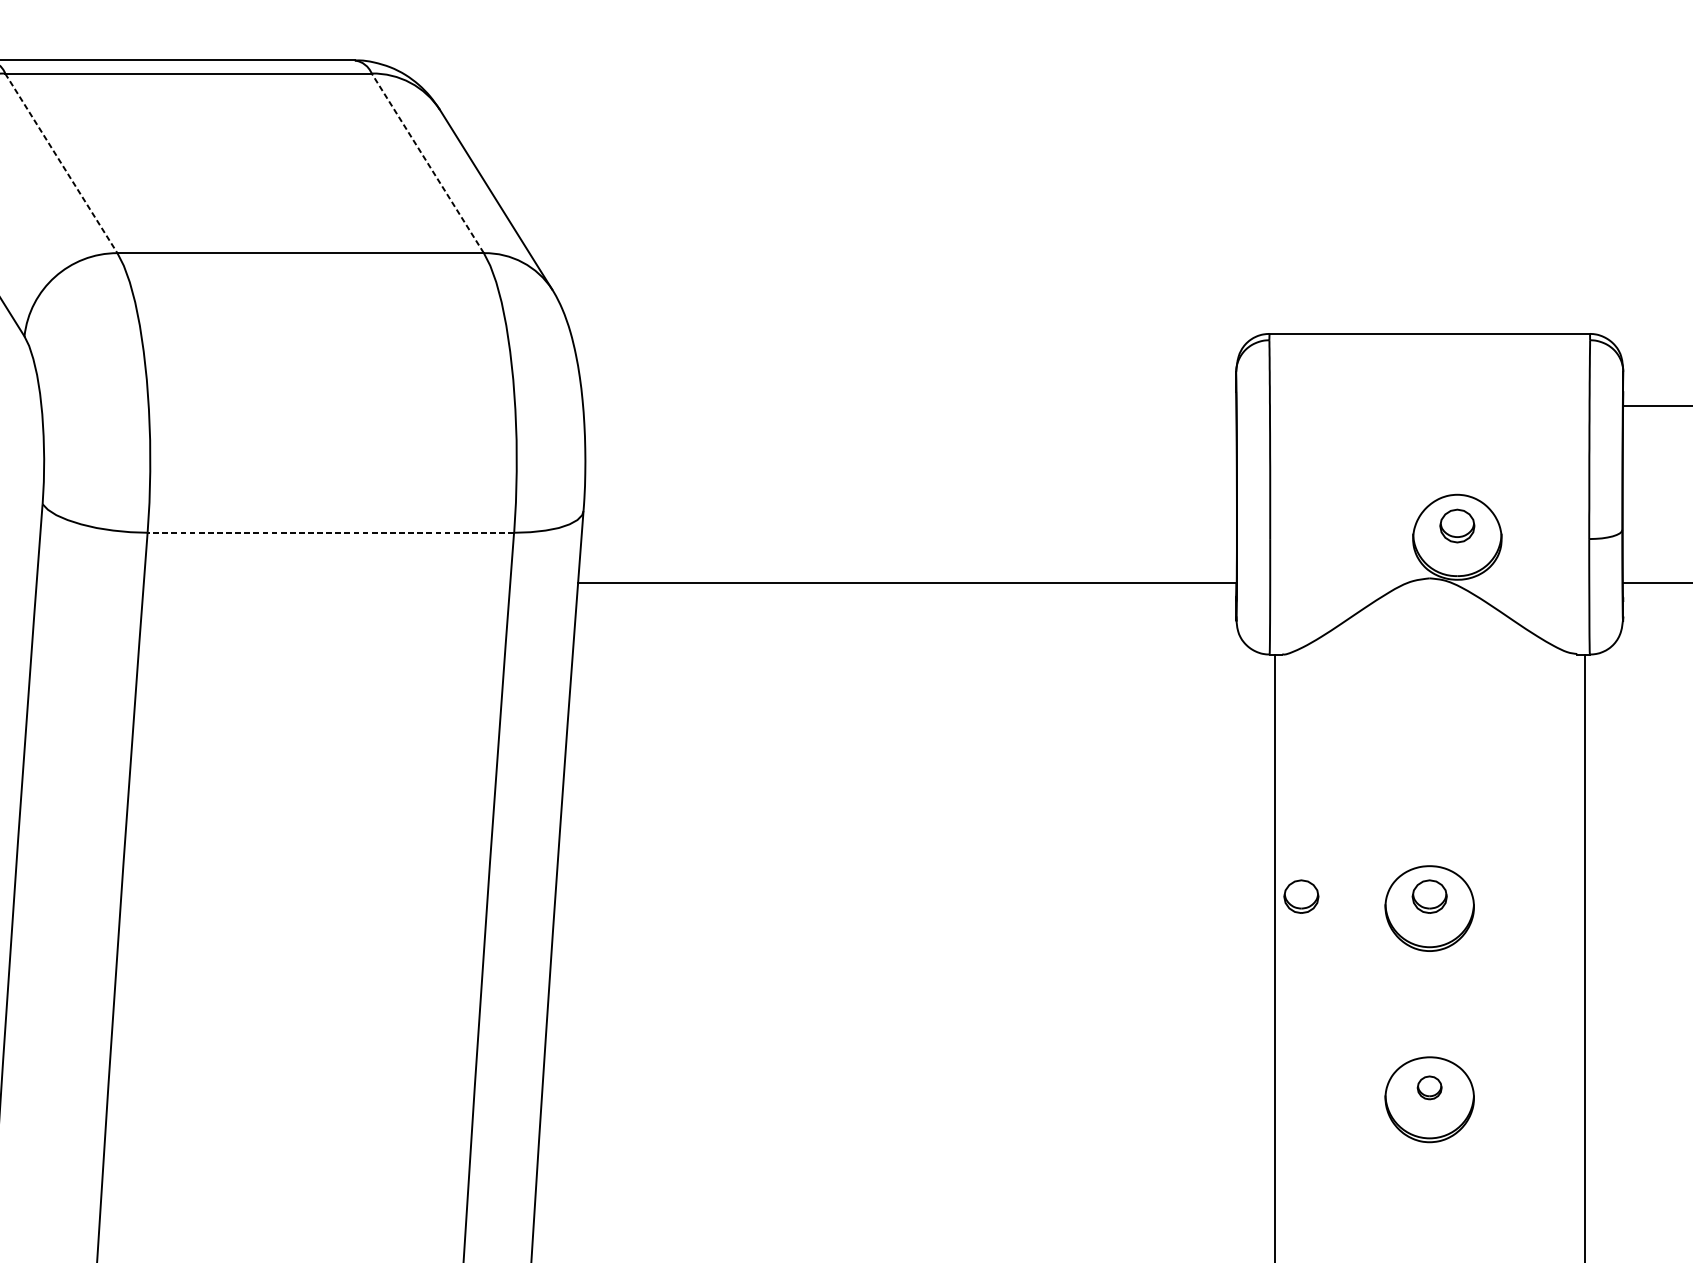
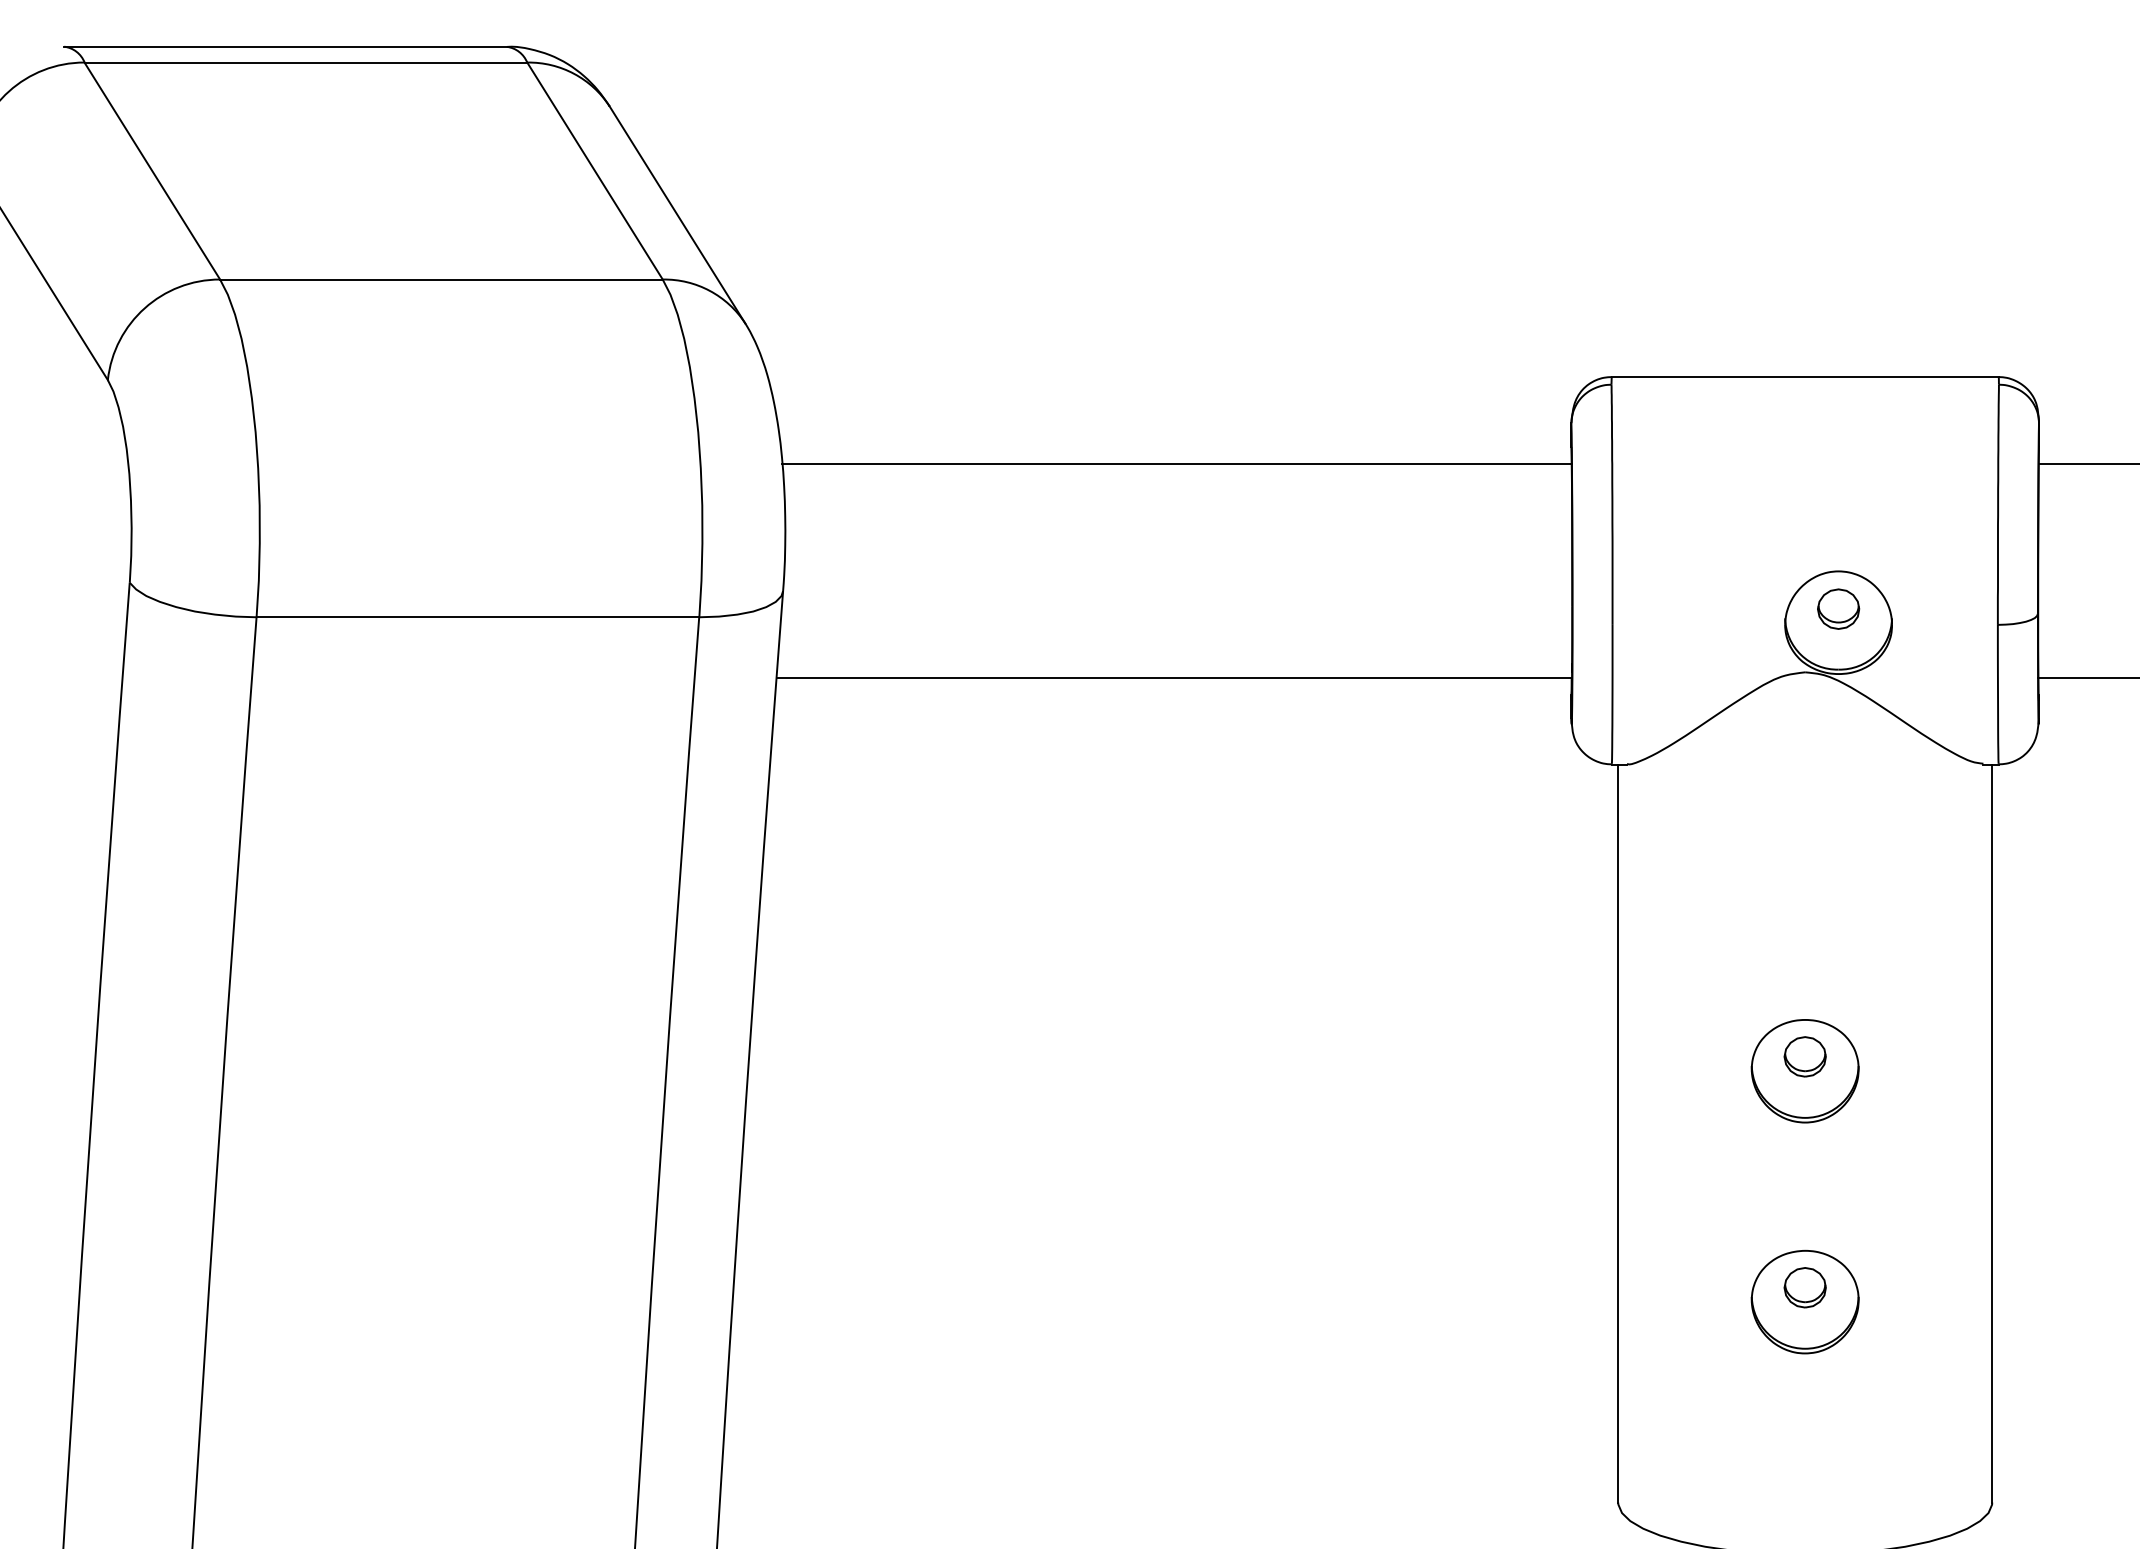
line: (61, 163) -> (152, 171), dashed -> solid
line: (428, 163) -> (595, 171), dashed -> solid
line: (909, 405) -> (1176, 463), added
line: (330, 532) -> (477, 617), dashed -> solid
part: (1300, 896) -> (1649, 1056), removed
part: (1429, 1087) -> (1804, 1287), size x1.43

